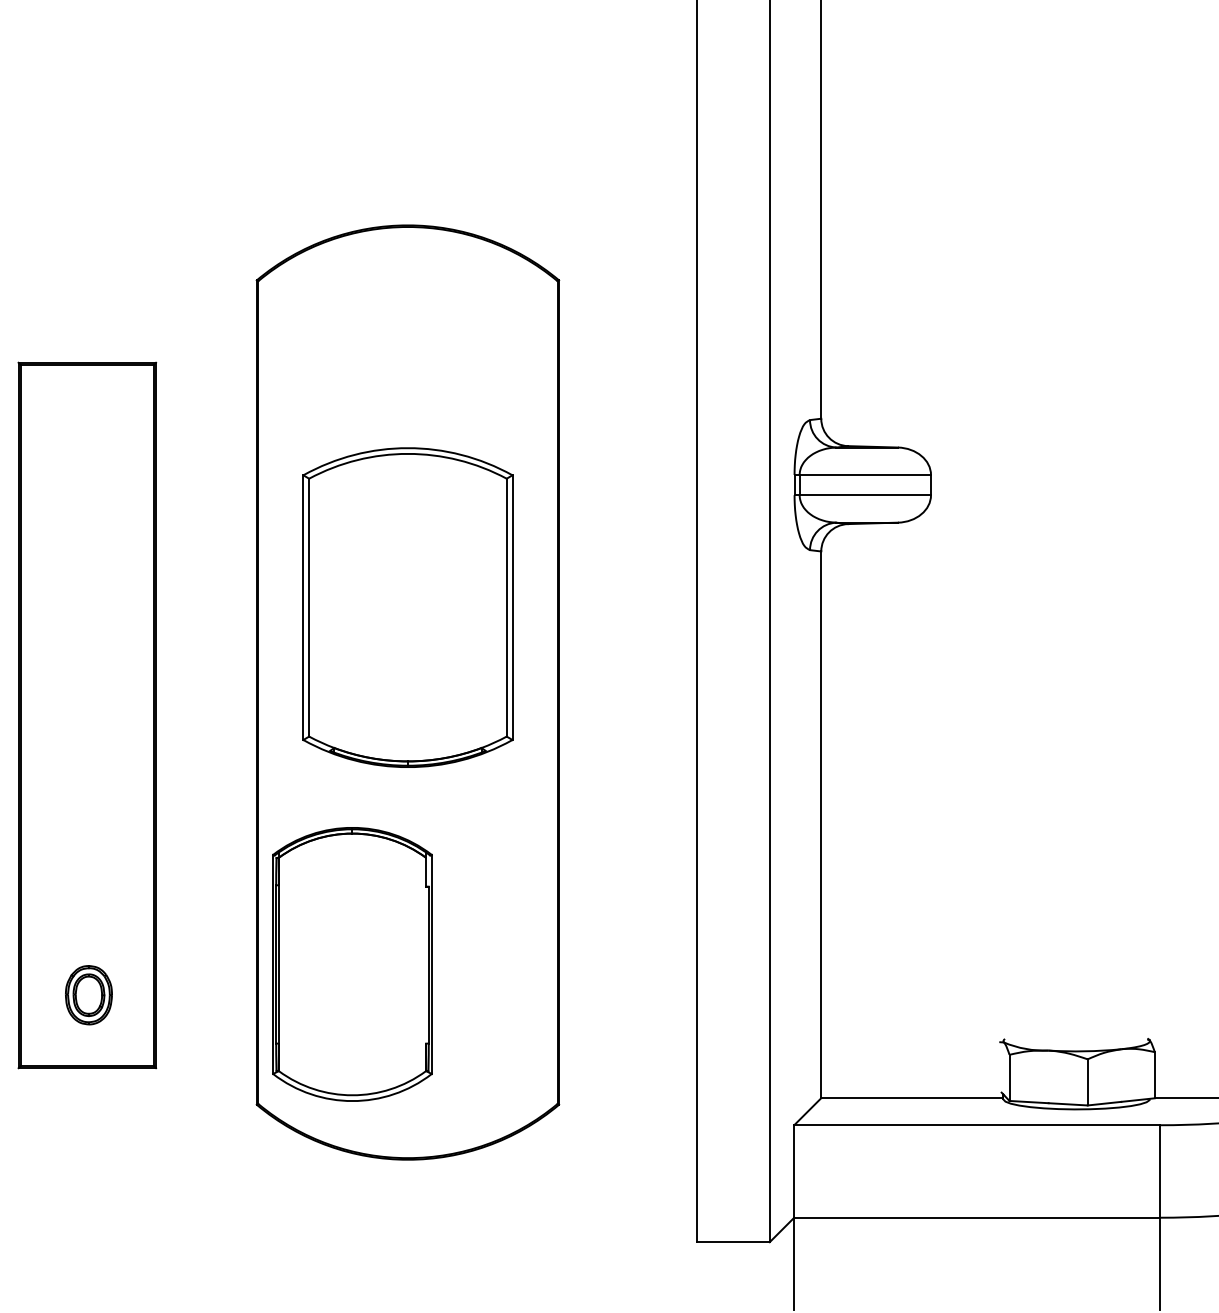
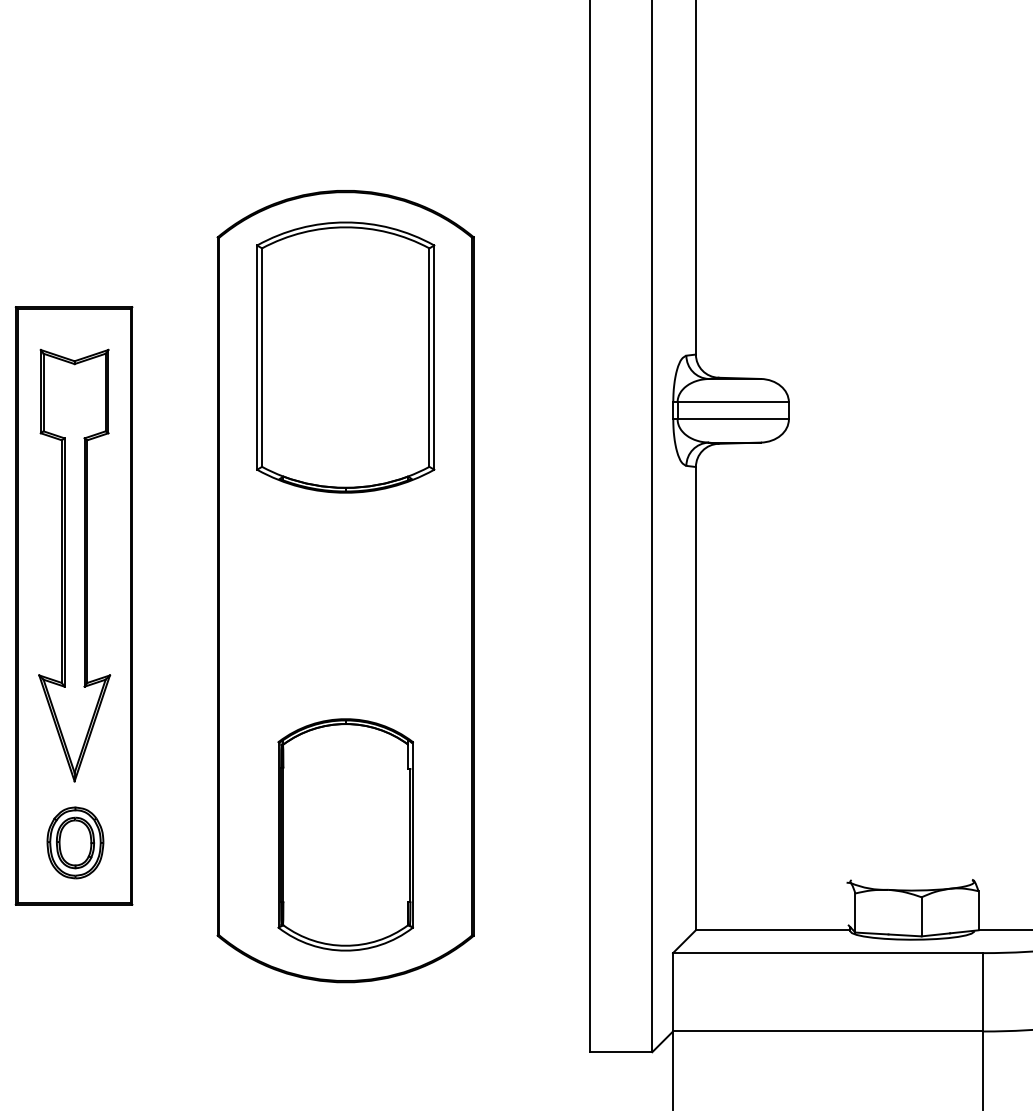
part: (407, 607) -> (345, 357), moved
part: (87, 667) -> (74, 565), added
part: (352, 963) -> (345, 834), moved
part: (88, 994) -> (75, 842), size x1.43

